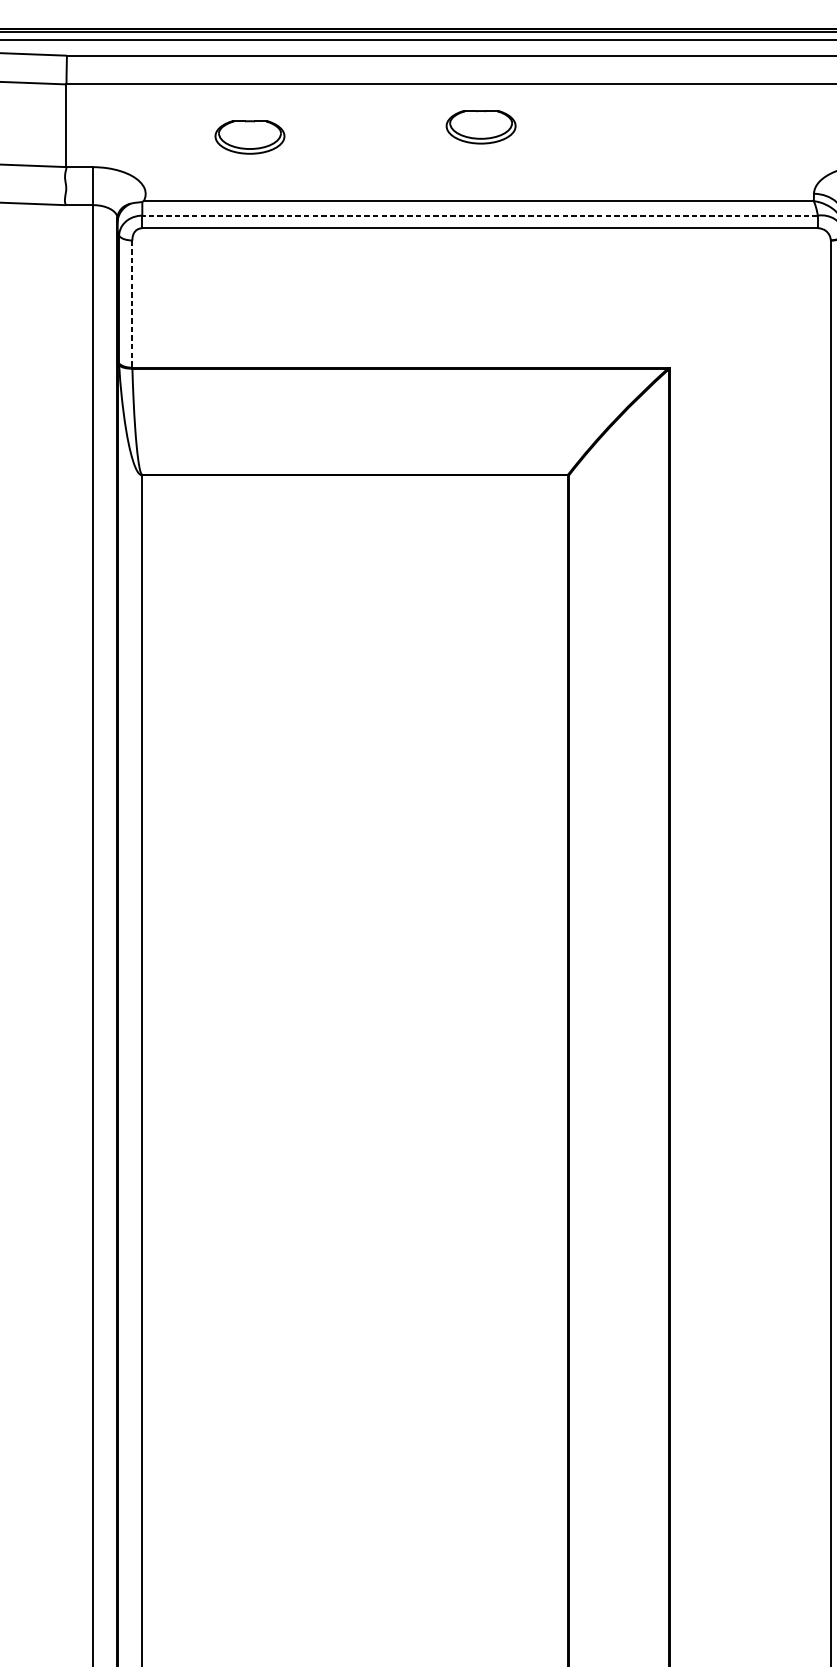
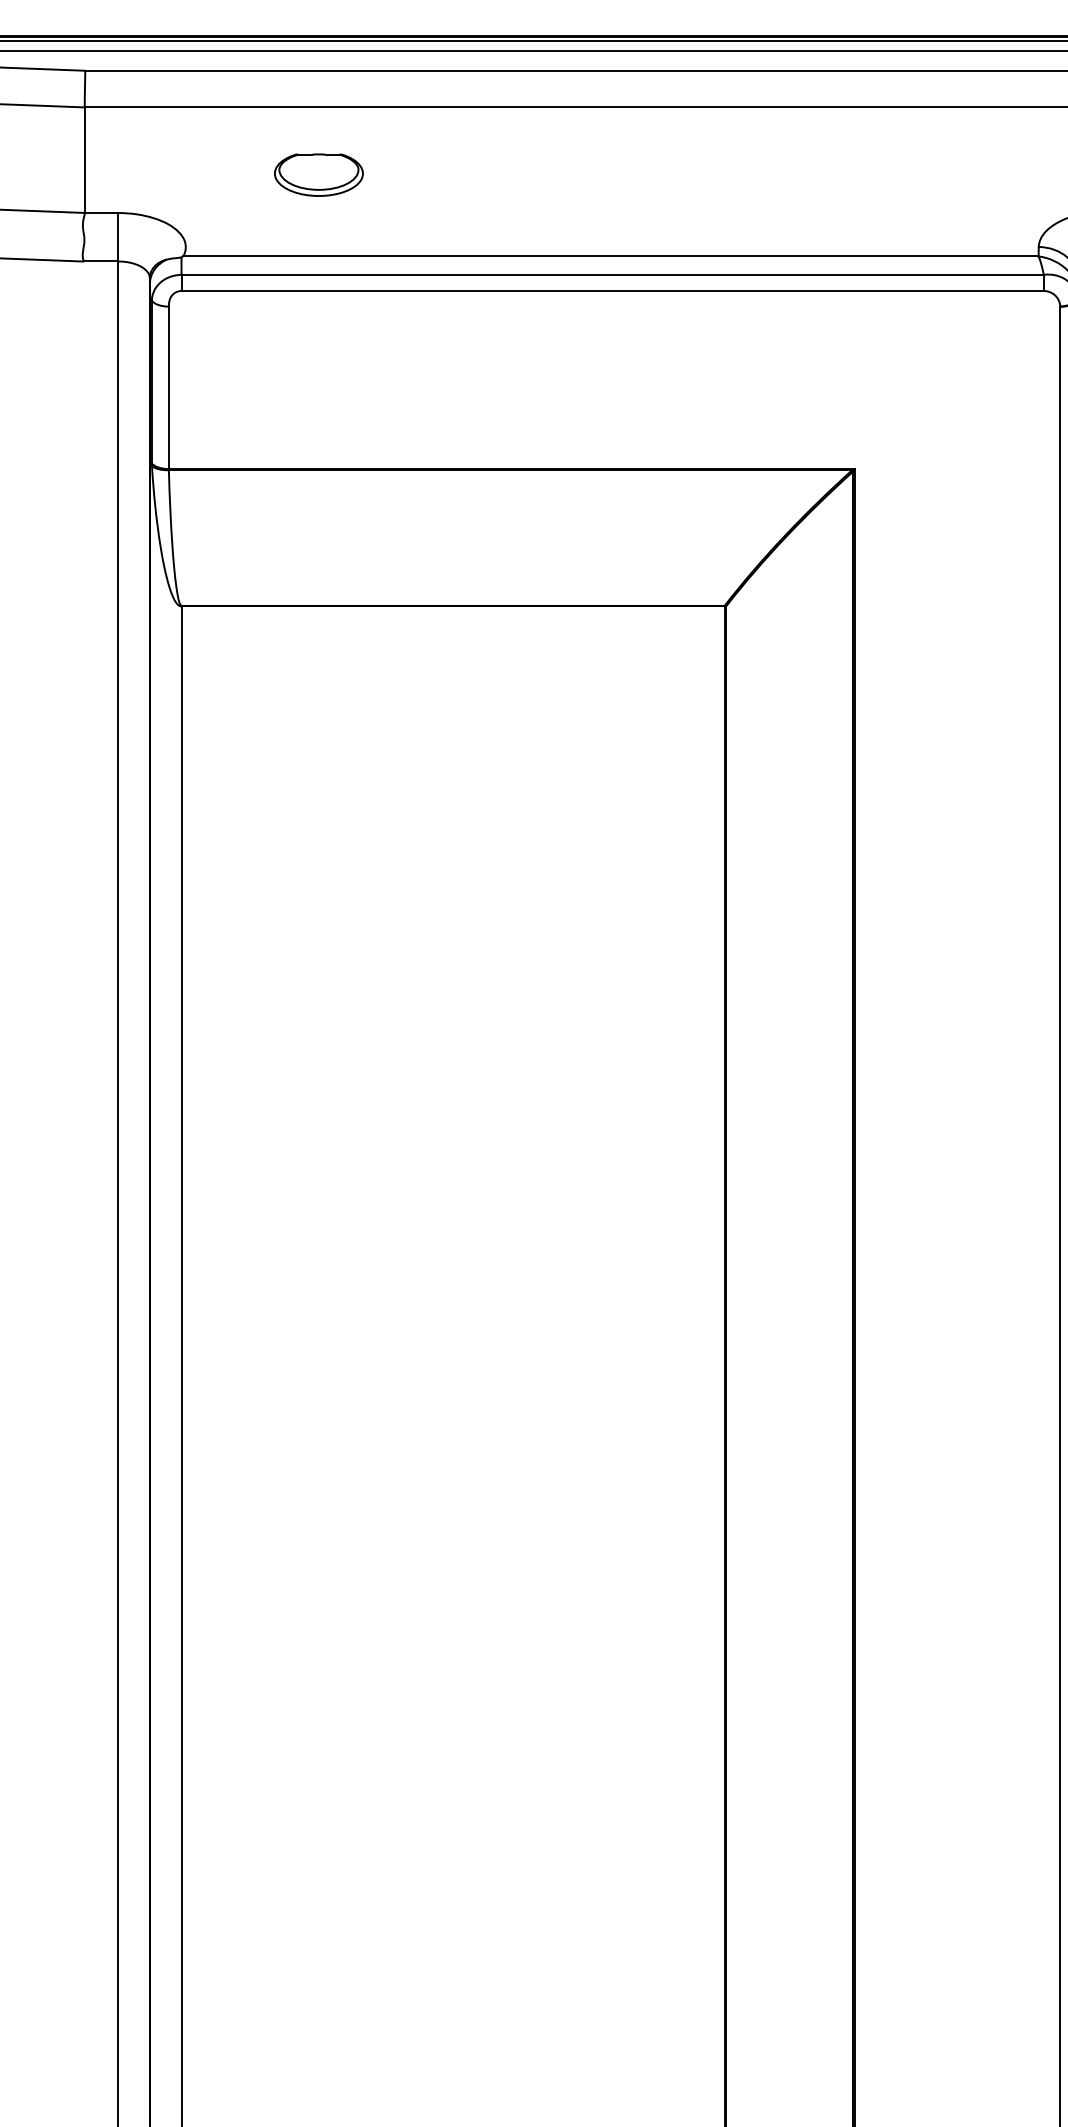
part: (480, 126) -> (613, 161), removed
line: (480, 215) -> (612, 274), dashed -> solid
line: (132, 304) -> (168, 388), dashed -> solid

